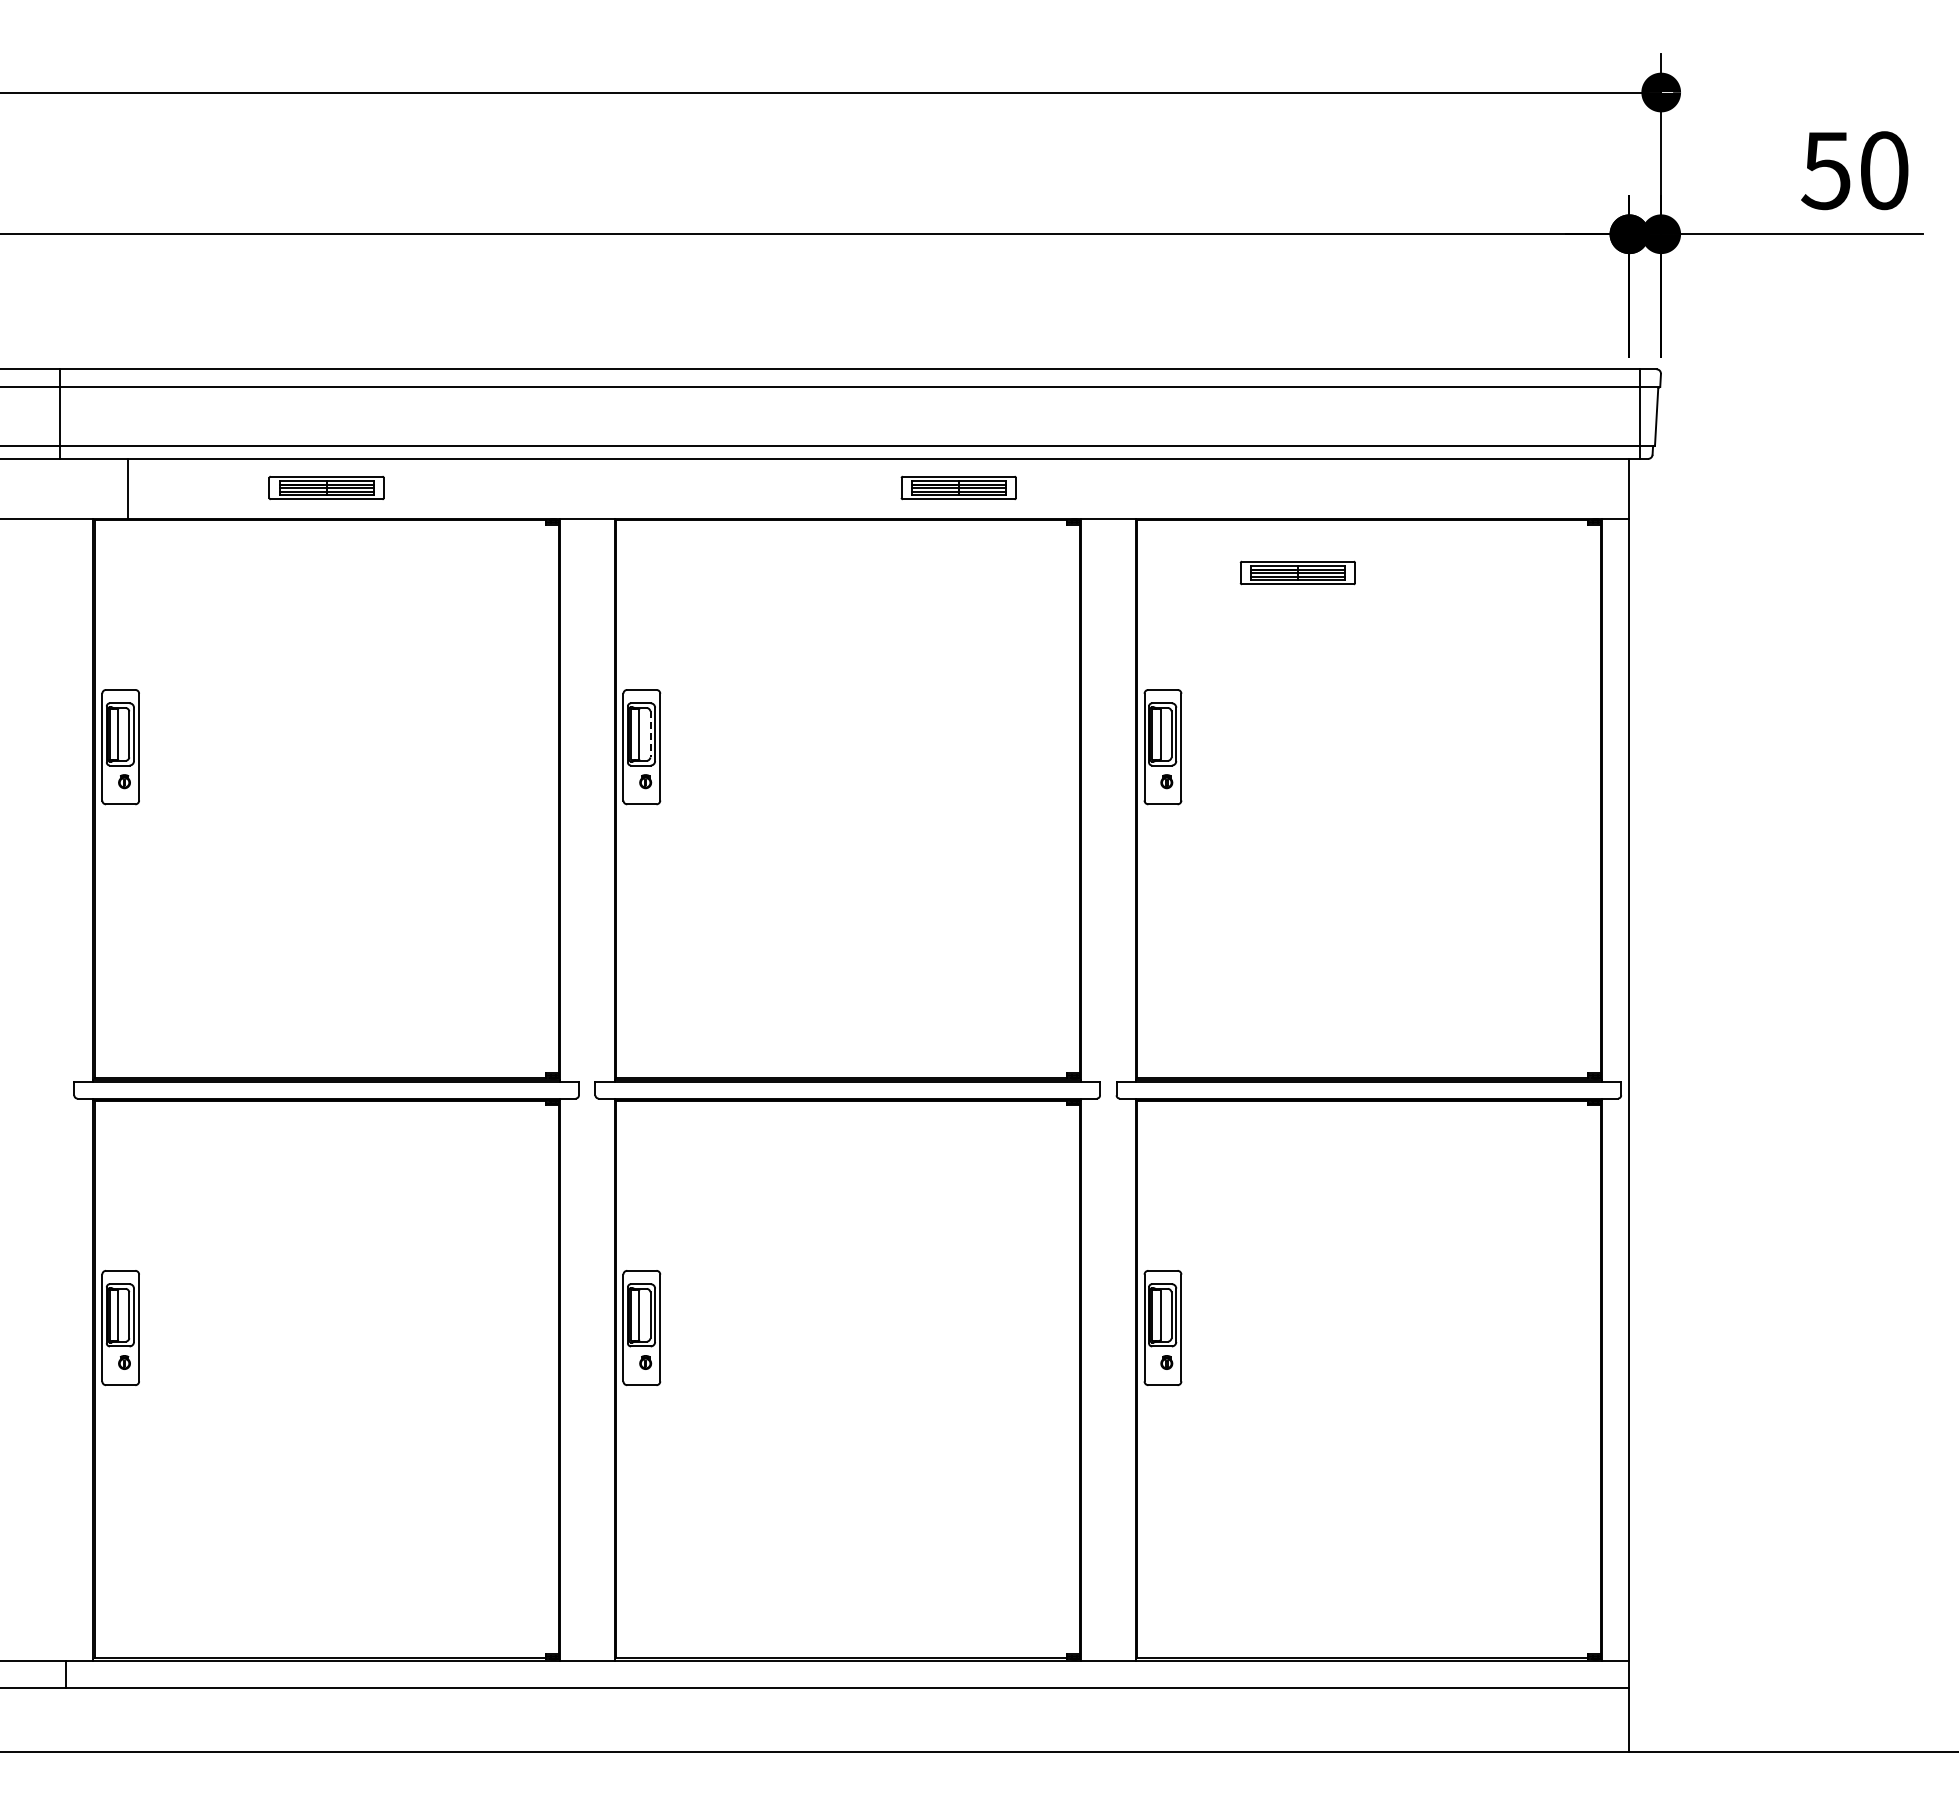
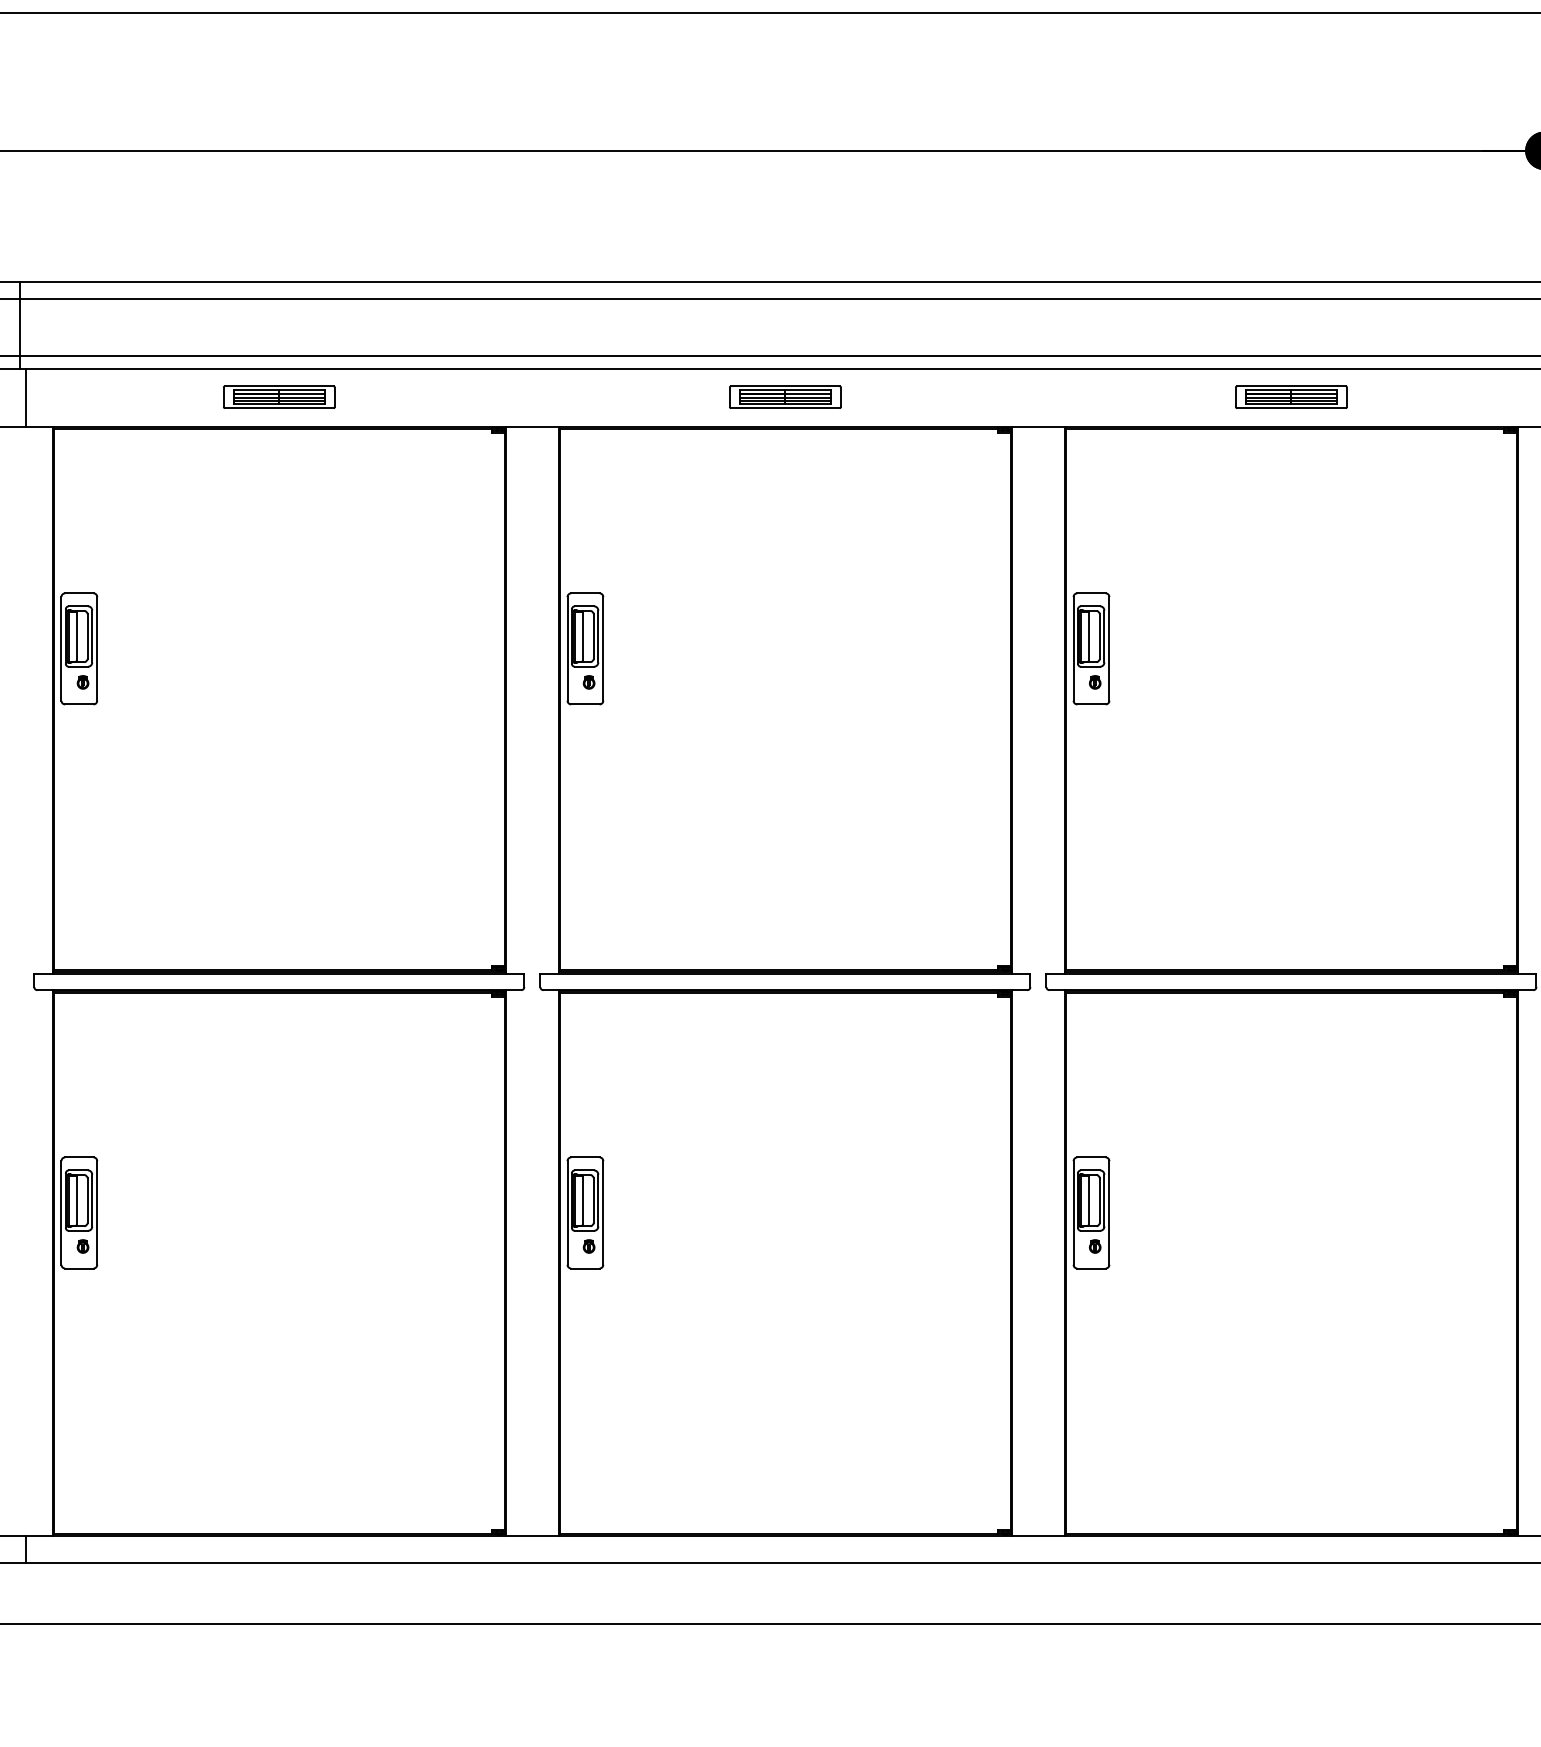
part: (958, 487) -> (785, 396), moved
line: (128, 488) -> (26, 397), moved
part: (1297, 572) -> (1291, 396), moved
line: (650, 734) -> (593, 636), dashed -> solid

